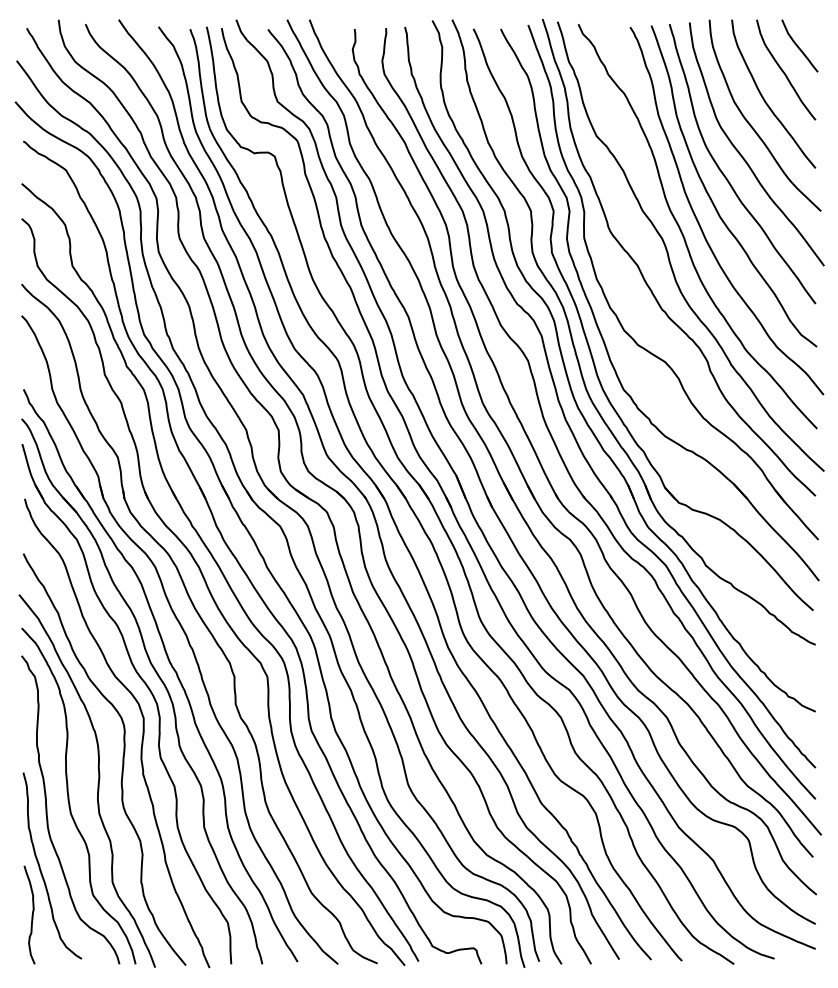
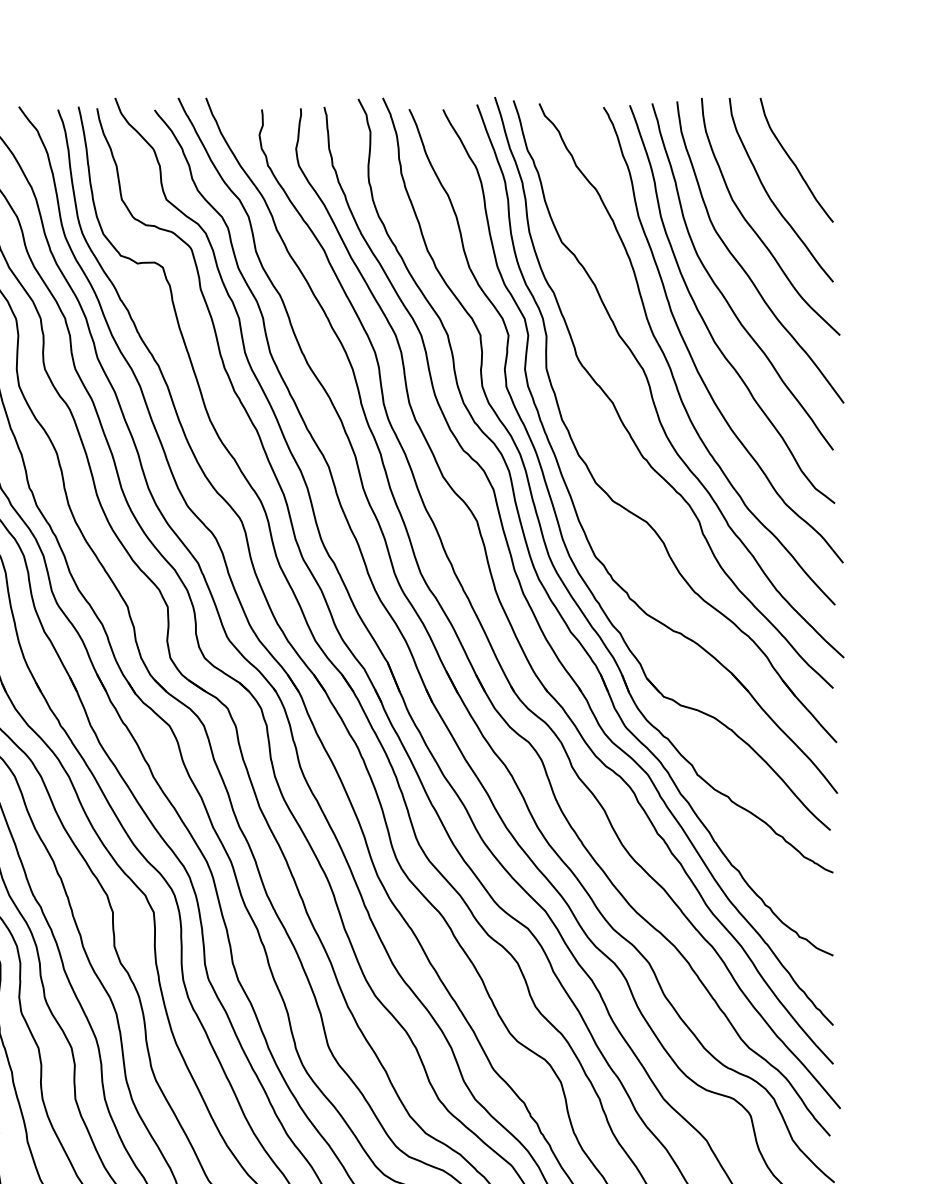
curve: (798, 45) -> (812, 129), removed

